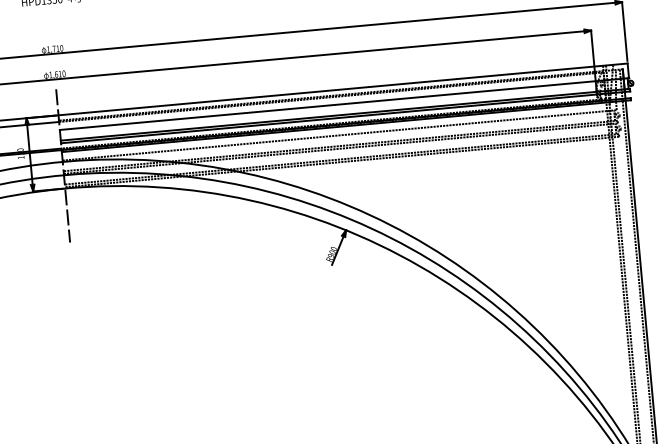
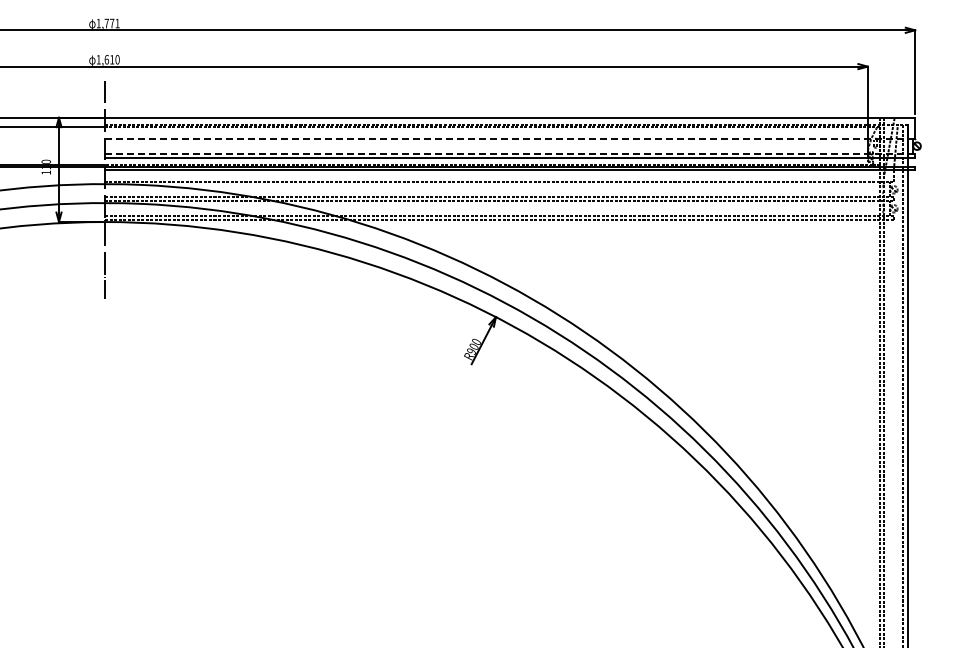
text: (59, 48) -> (114, 23), 1,710 -> 1,771
line: (344, 104) -> (509, 138), solid -> dashed
line: (345, 114) -> (510, 153), solid -> dashed

